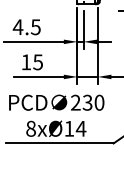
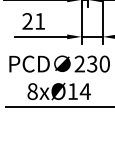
text: (31, 62) -> (33, 21), 15 -> 21

